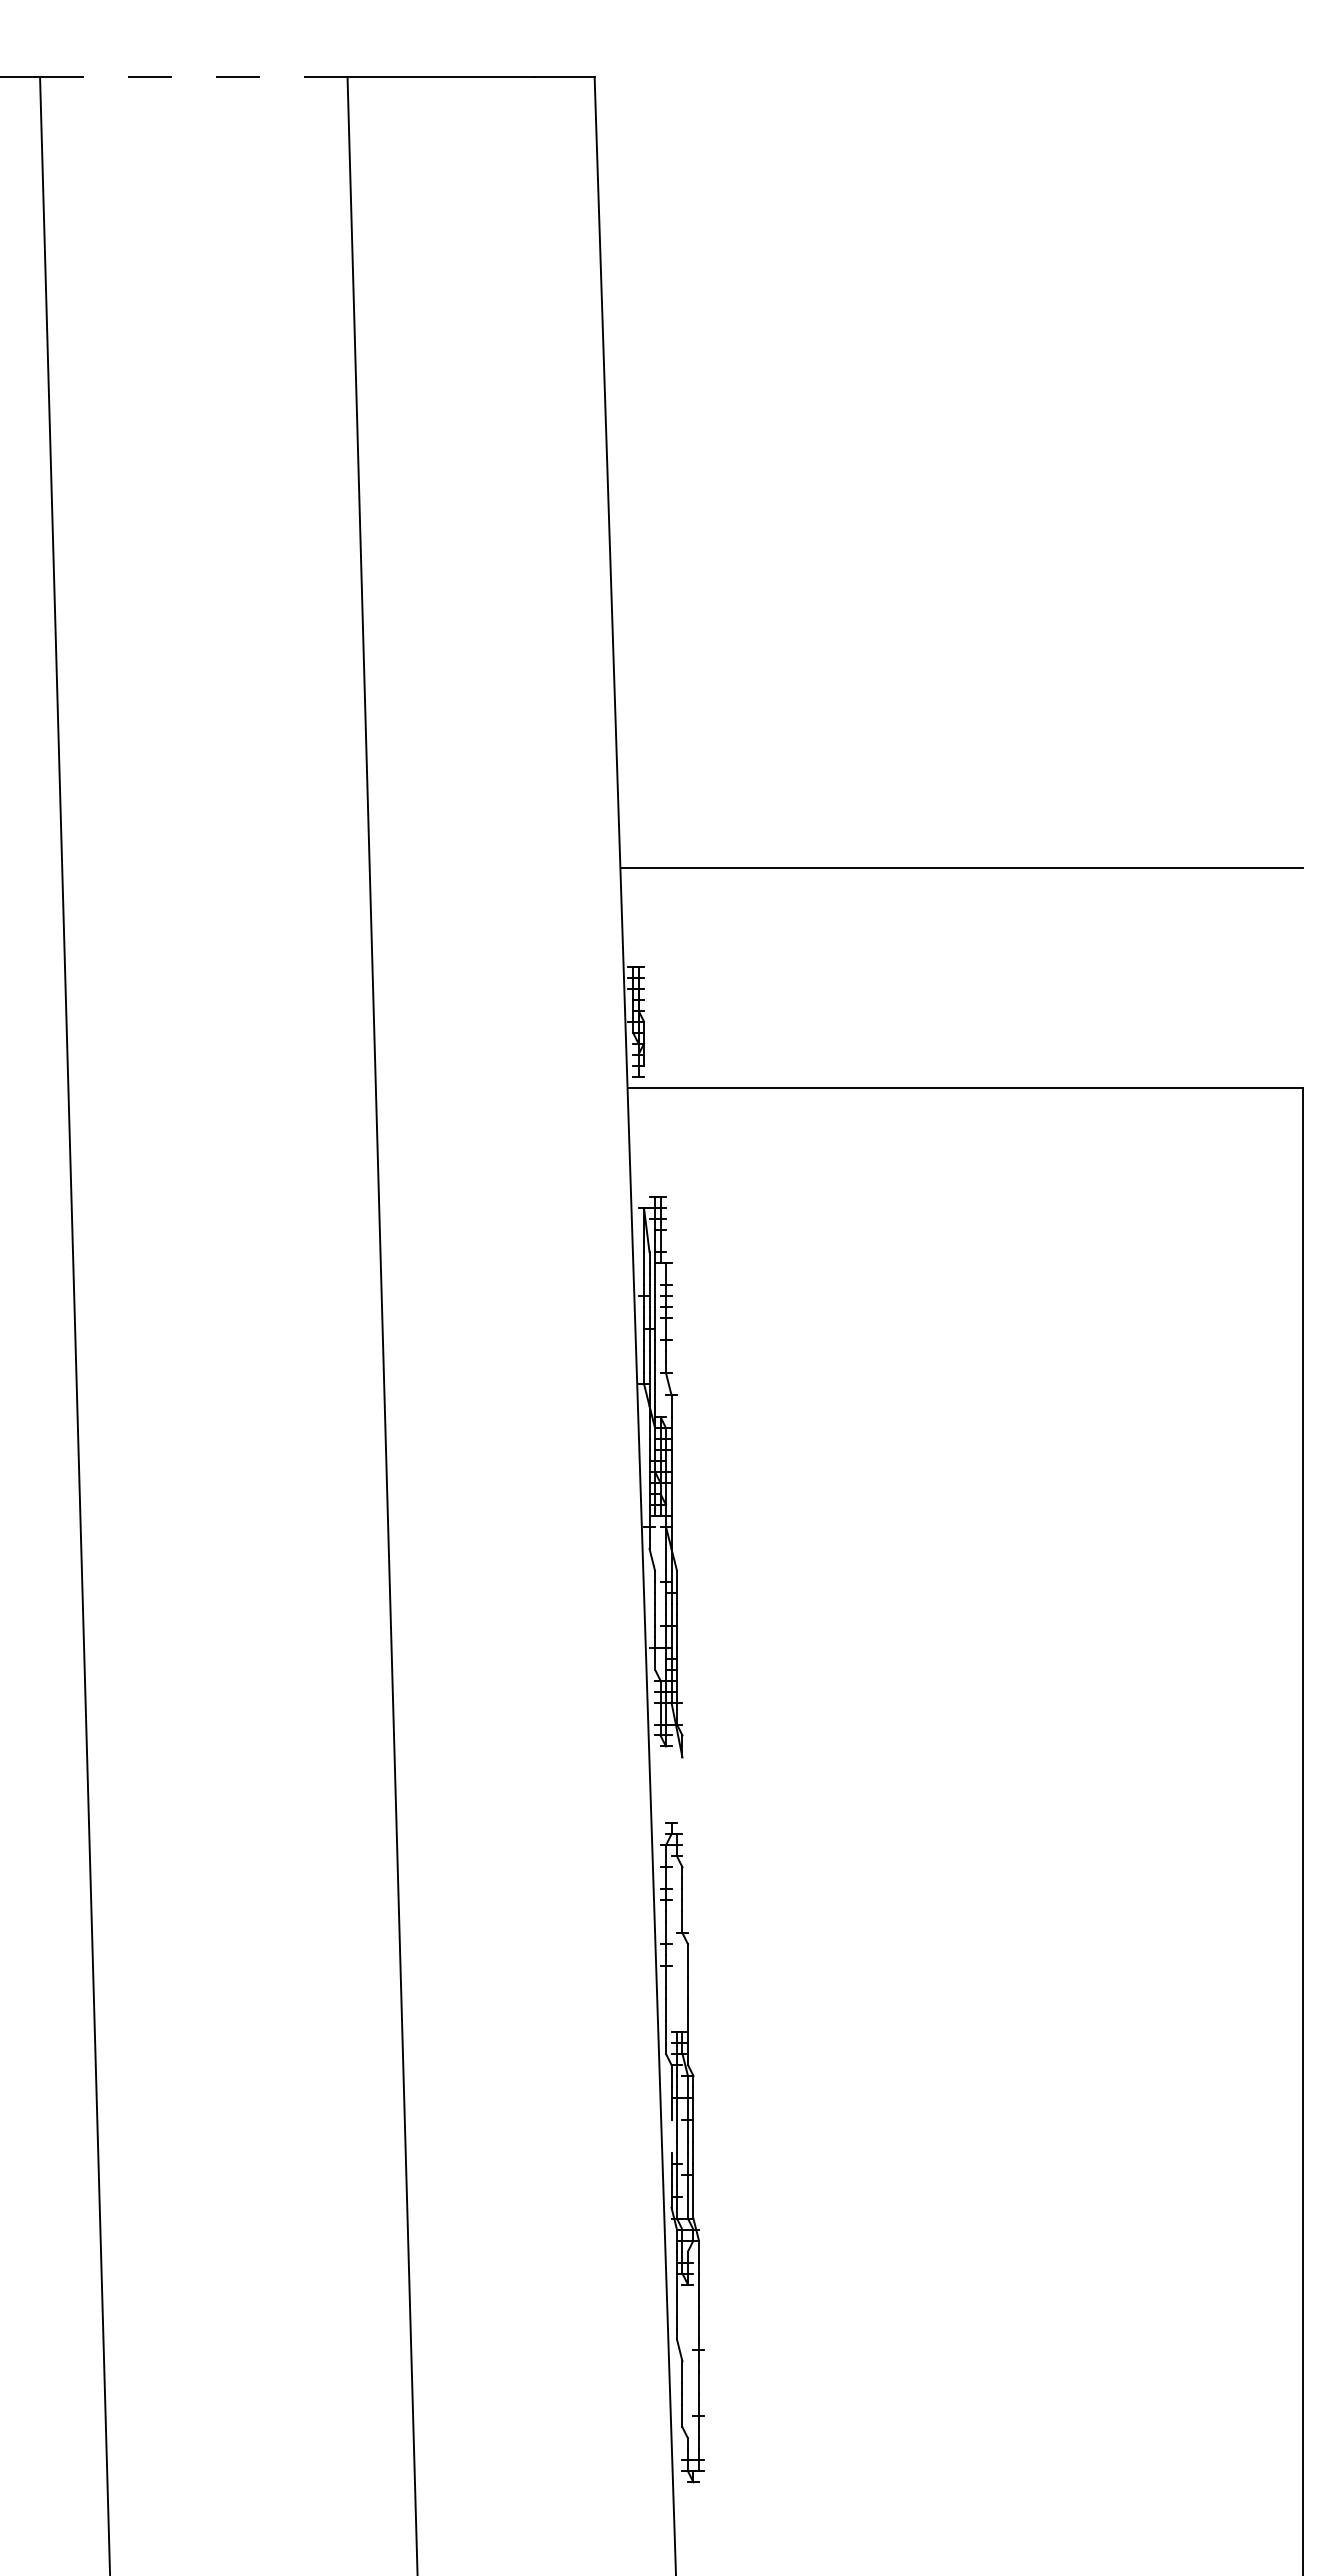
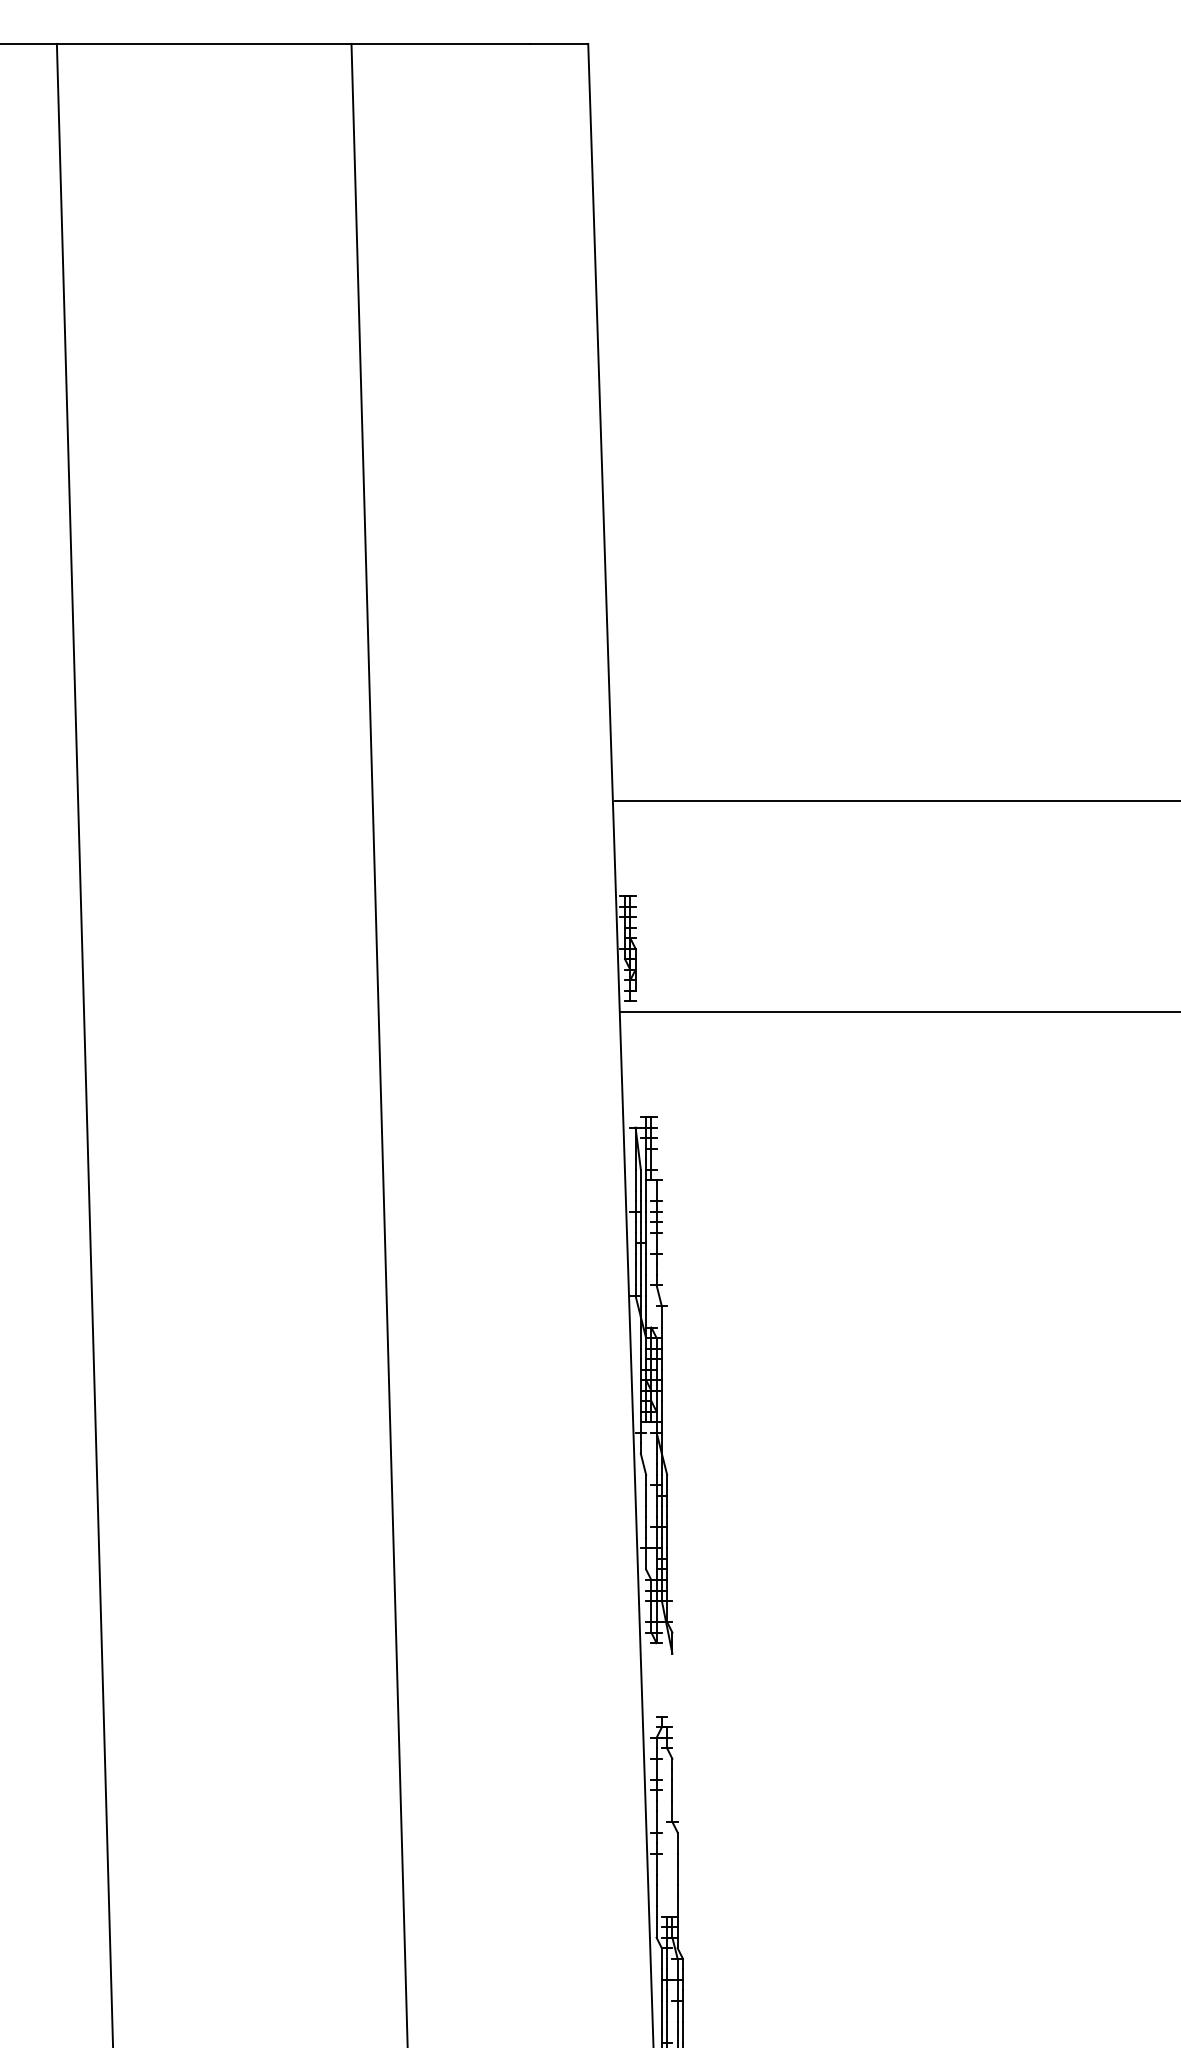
line: (193, 77) -> (203, 44), dashed -> solid
line: (671, 2135) -> (661, 2015), added

